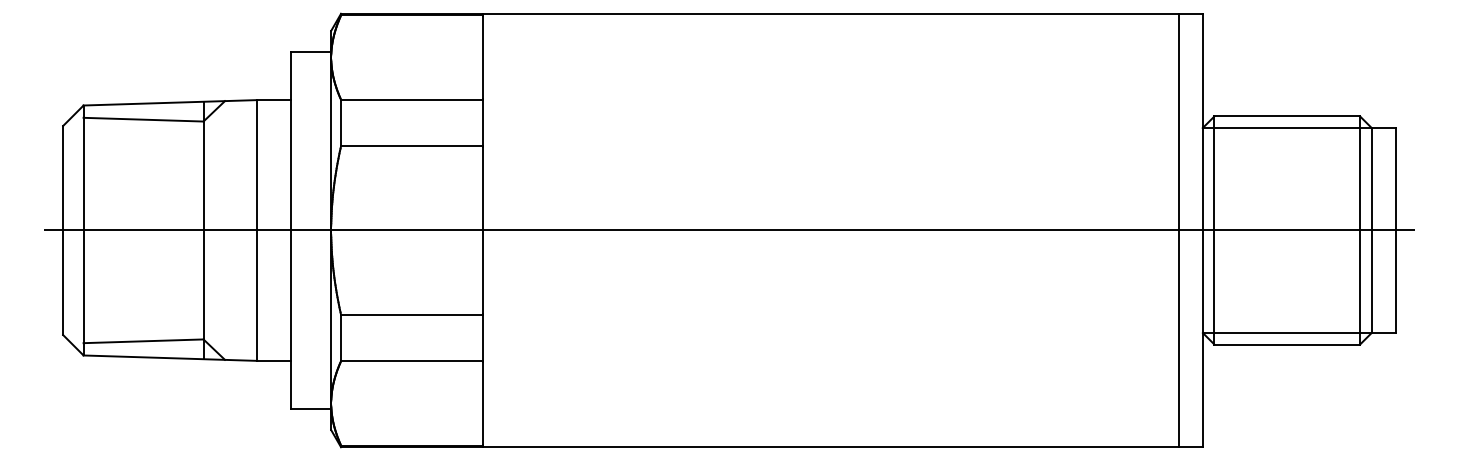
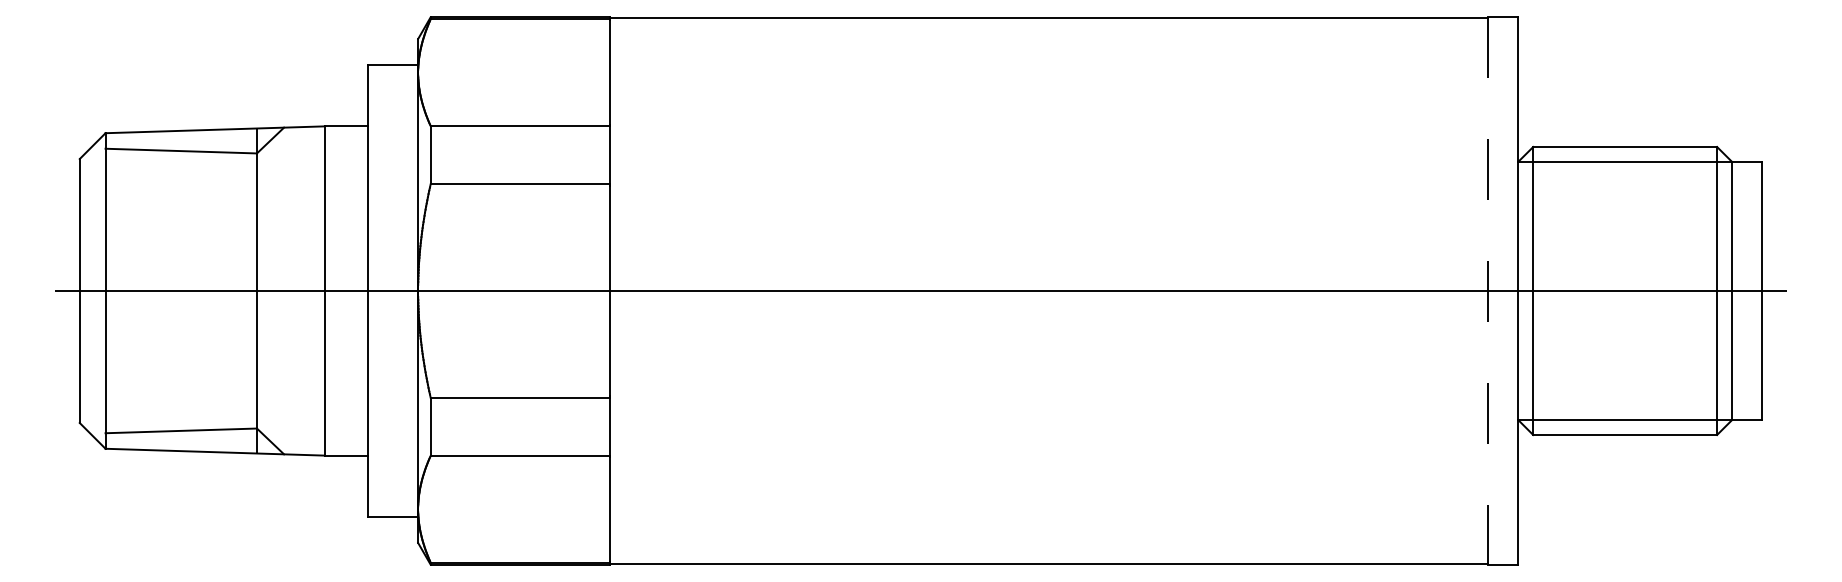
line: (1178, 230) -> (1487, 291), solid -> dashed

